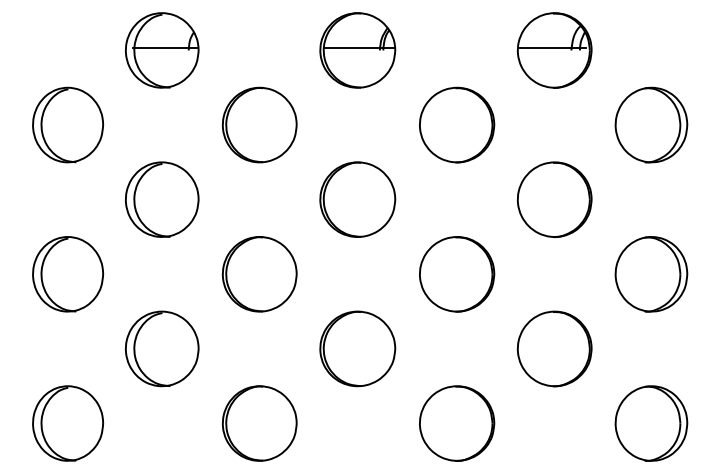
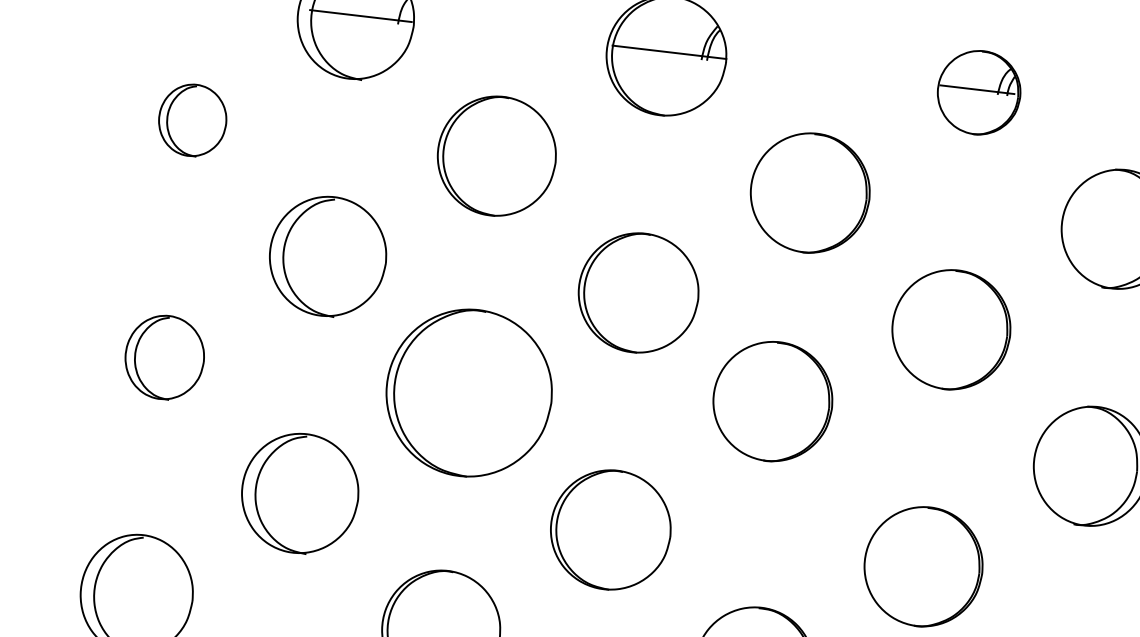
part: (554, 50) -> (978, 92), size x0.7
part: (68, 124) -> (193, 119), size x0.6
part: (68, 274) -> (165, 357), size x0.7
part: (259, 274) -> (468, 393), size x1.4
part: (457, 274) -> (773, 401), moved

